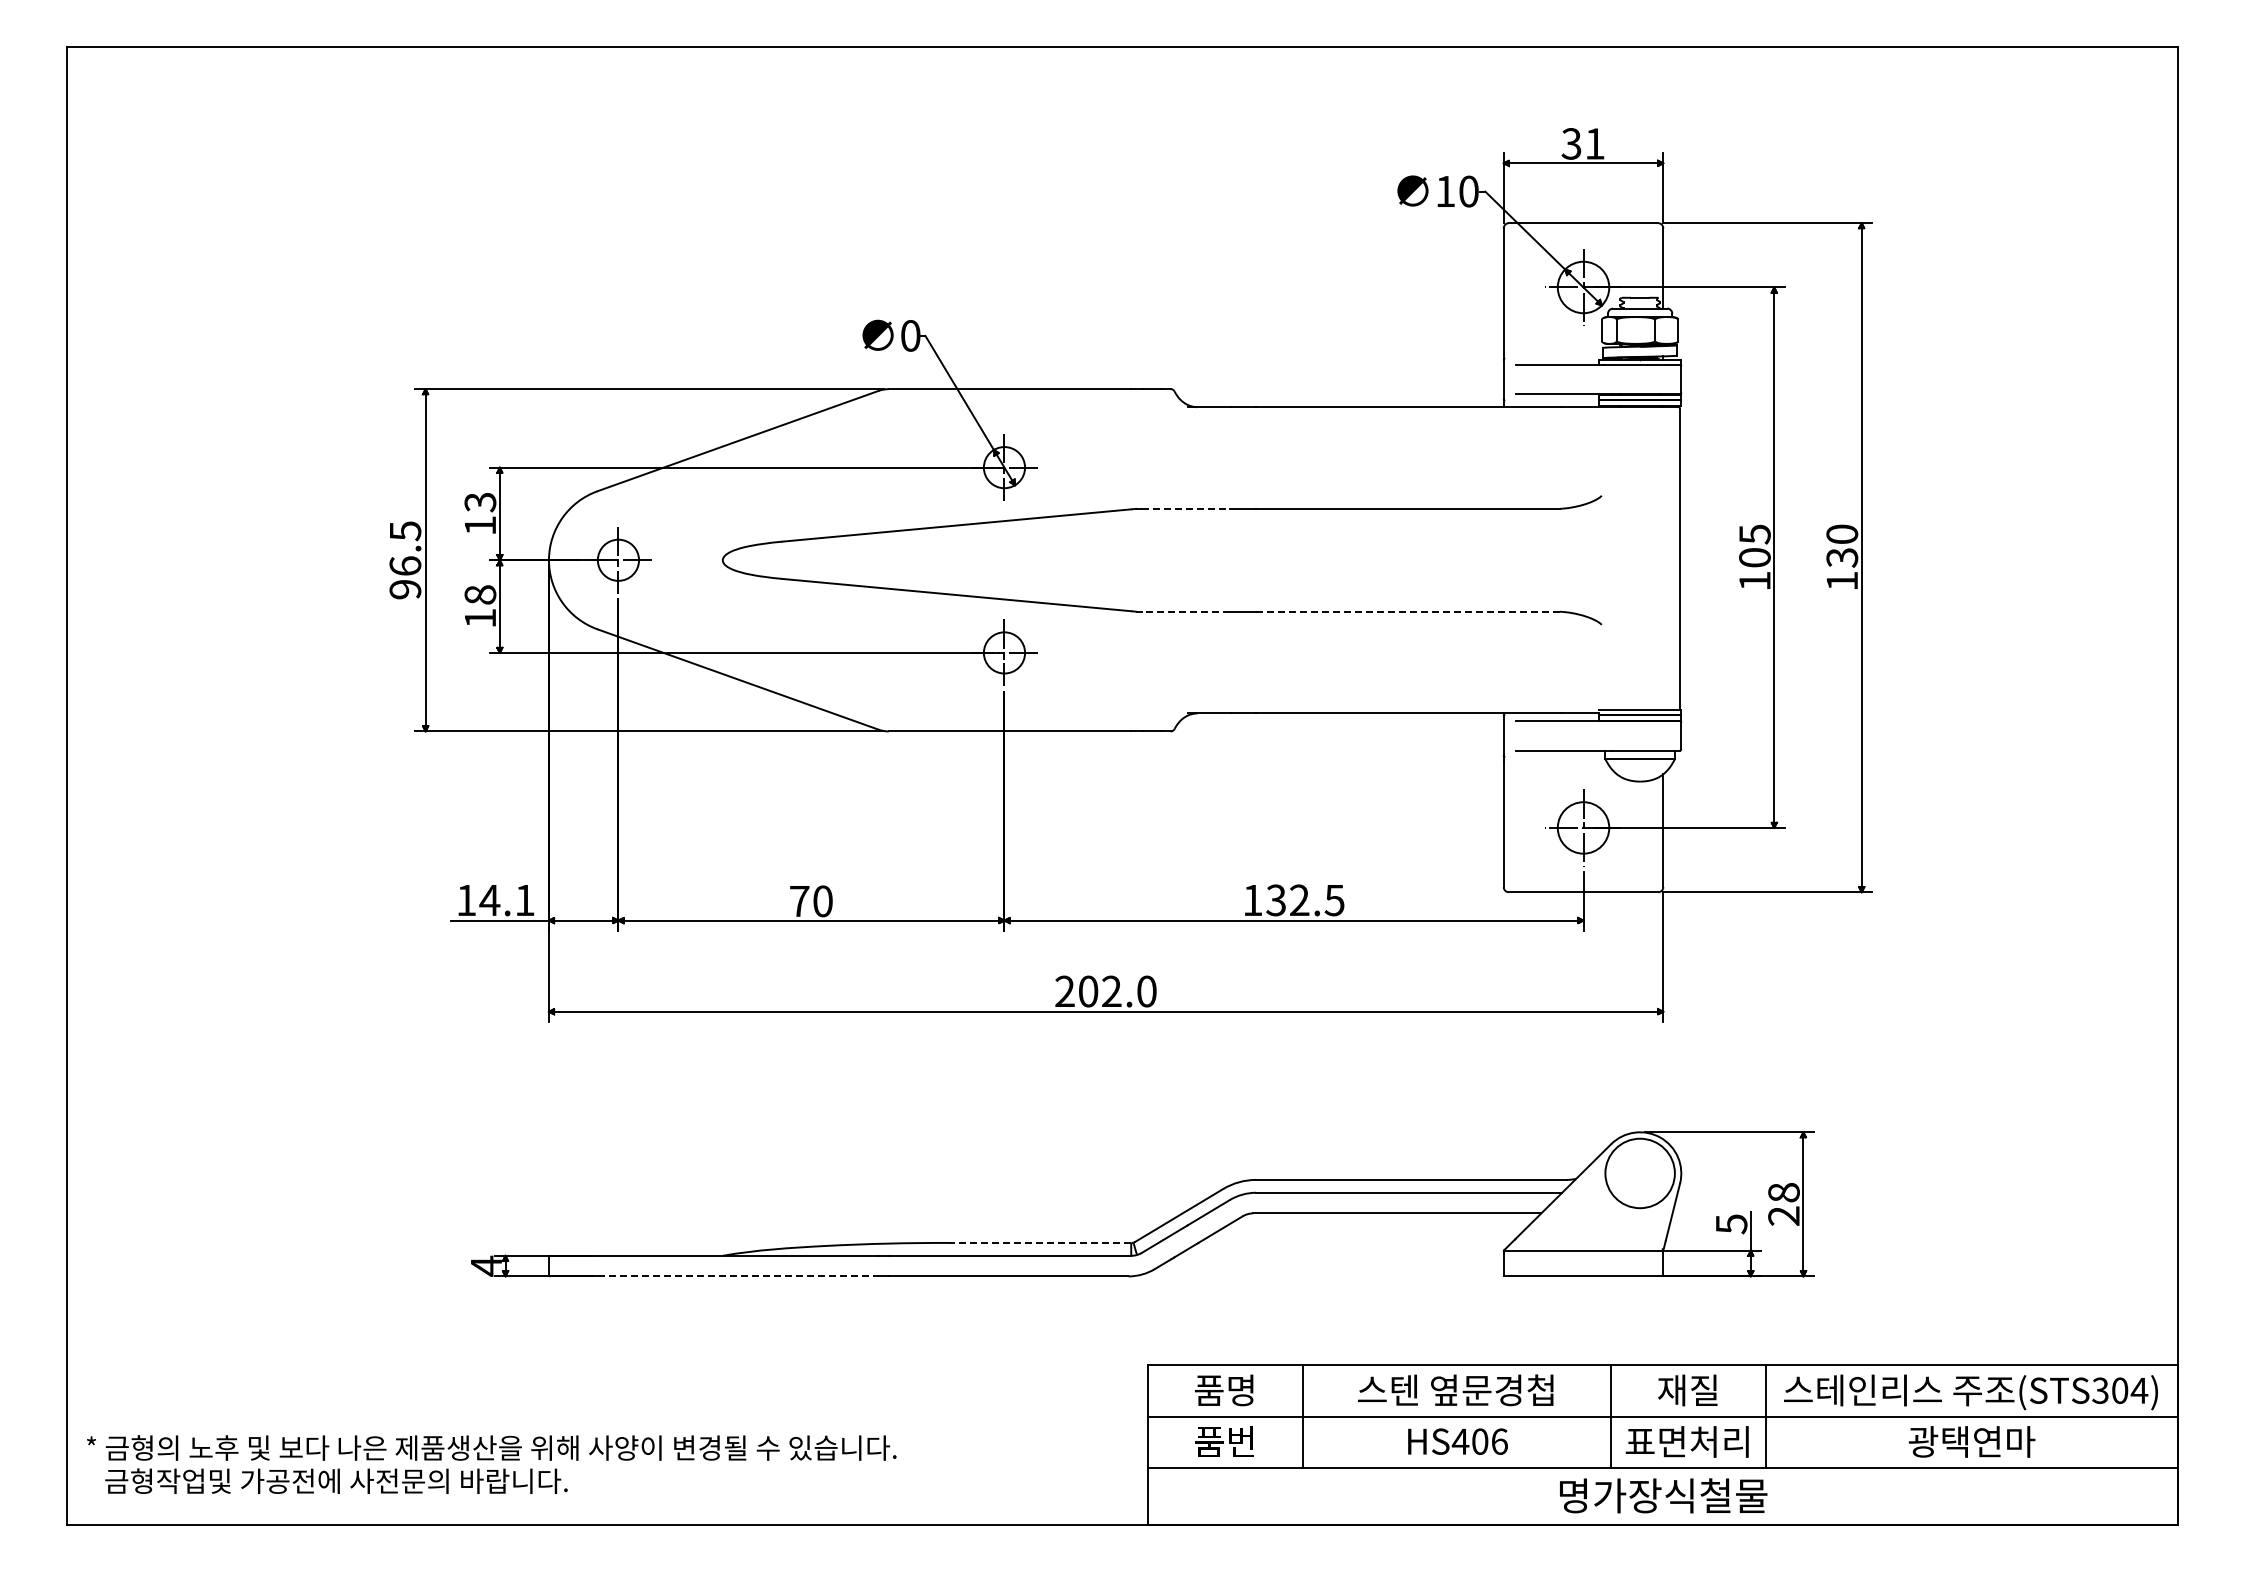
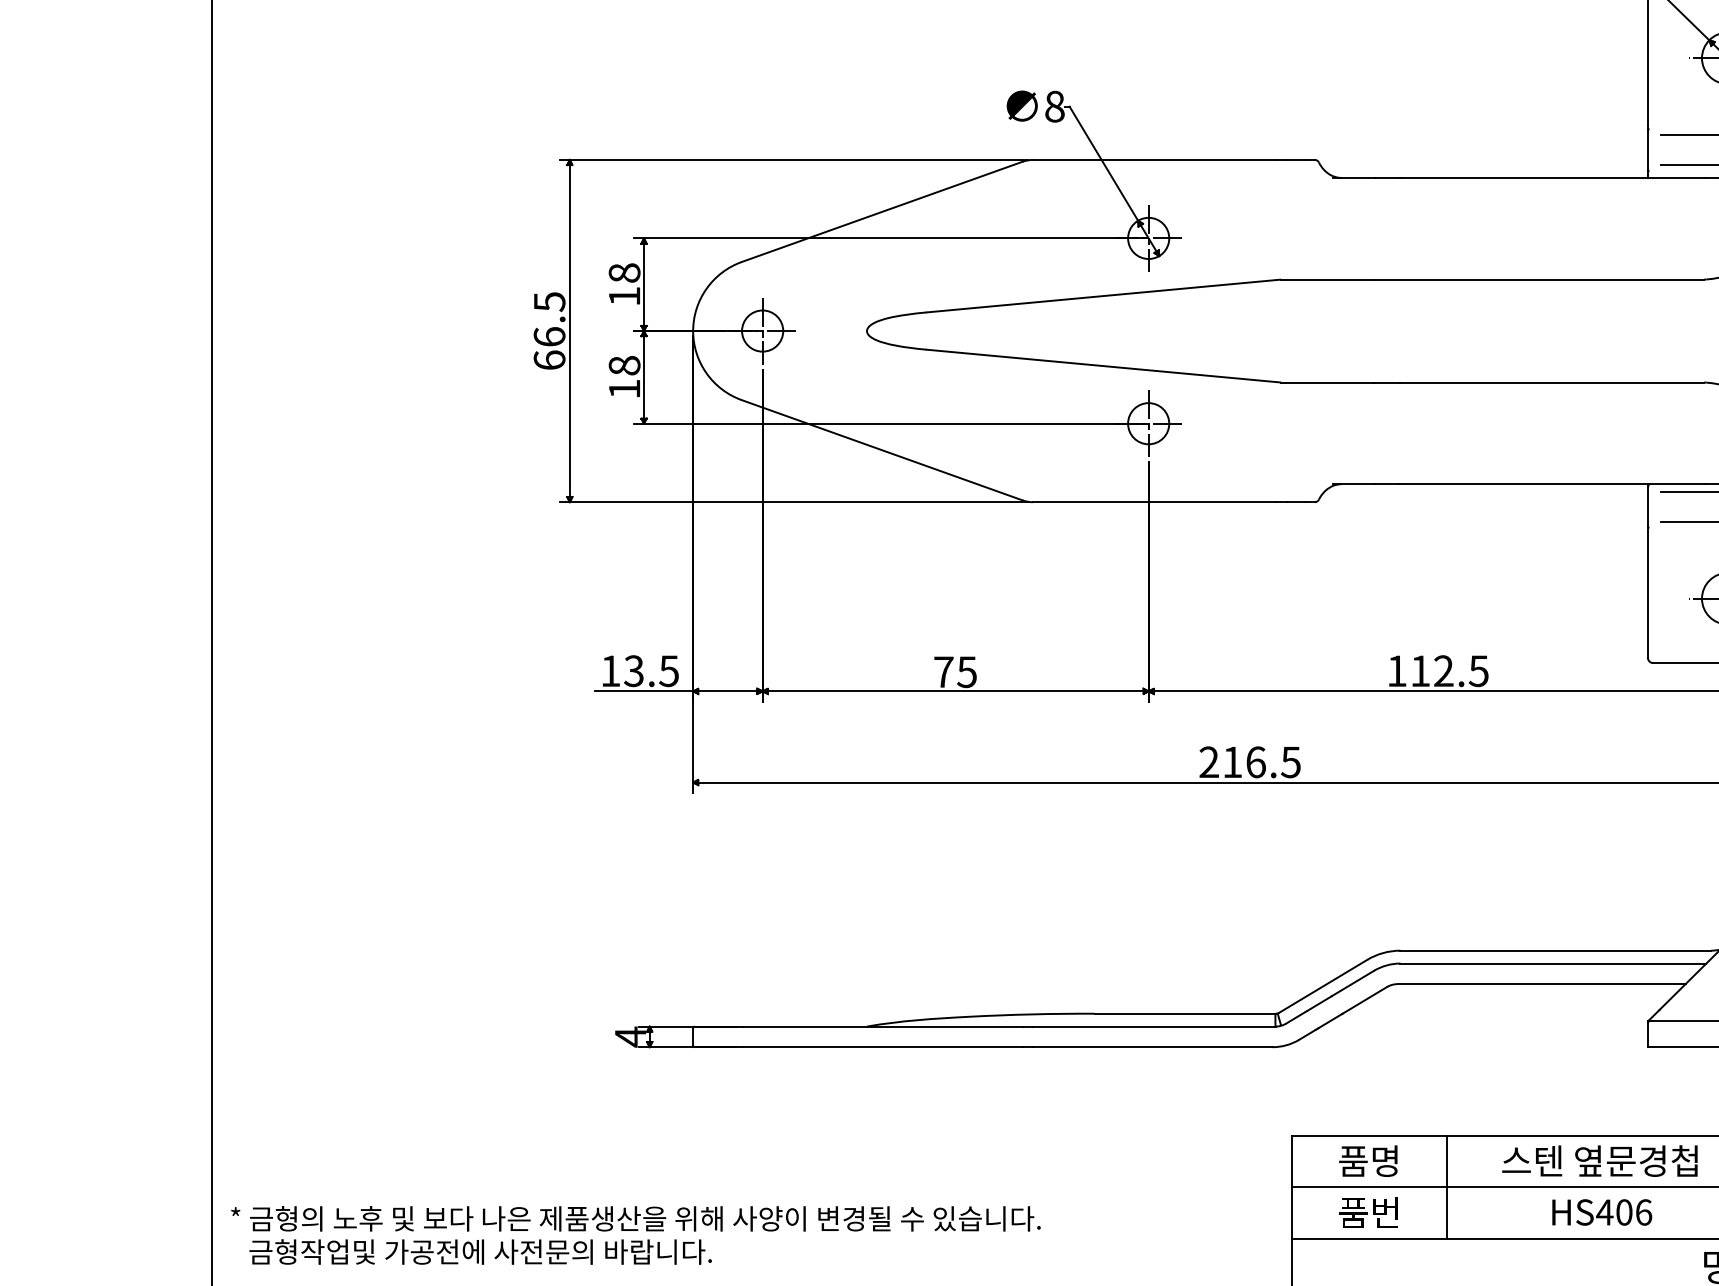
text: (910, 335) -> (1054, 106), 0 -> 8
text: (480, 502) -> (624, 273), 13 -> 18
line: (1185, 508) -> (1329, 279), dashed -> solid
text: (405, 589) -> (549, 360), 96.5 -> 66.5
line: (1185, 611) -> (1329, 382), dashed -> solid
line: (1408, 611) -> (1552, 382), dashed -> solid
text: (506, 900) -> (650, 671), 14.1 -> 13.5
text: (1275, 900) -> (1419, 671), 132.5 -> 112.5
text: (822, 901) -> (966, 672), 70 -> 75
text: (1117, 991) -> (1261, 762), 202.0 -> 216.5
line: (1040, 1242) -> (1184, 1013), dashed -> solid
line: (739, 1276) -> (883, 1047), dashed -> solid

